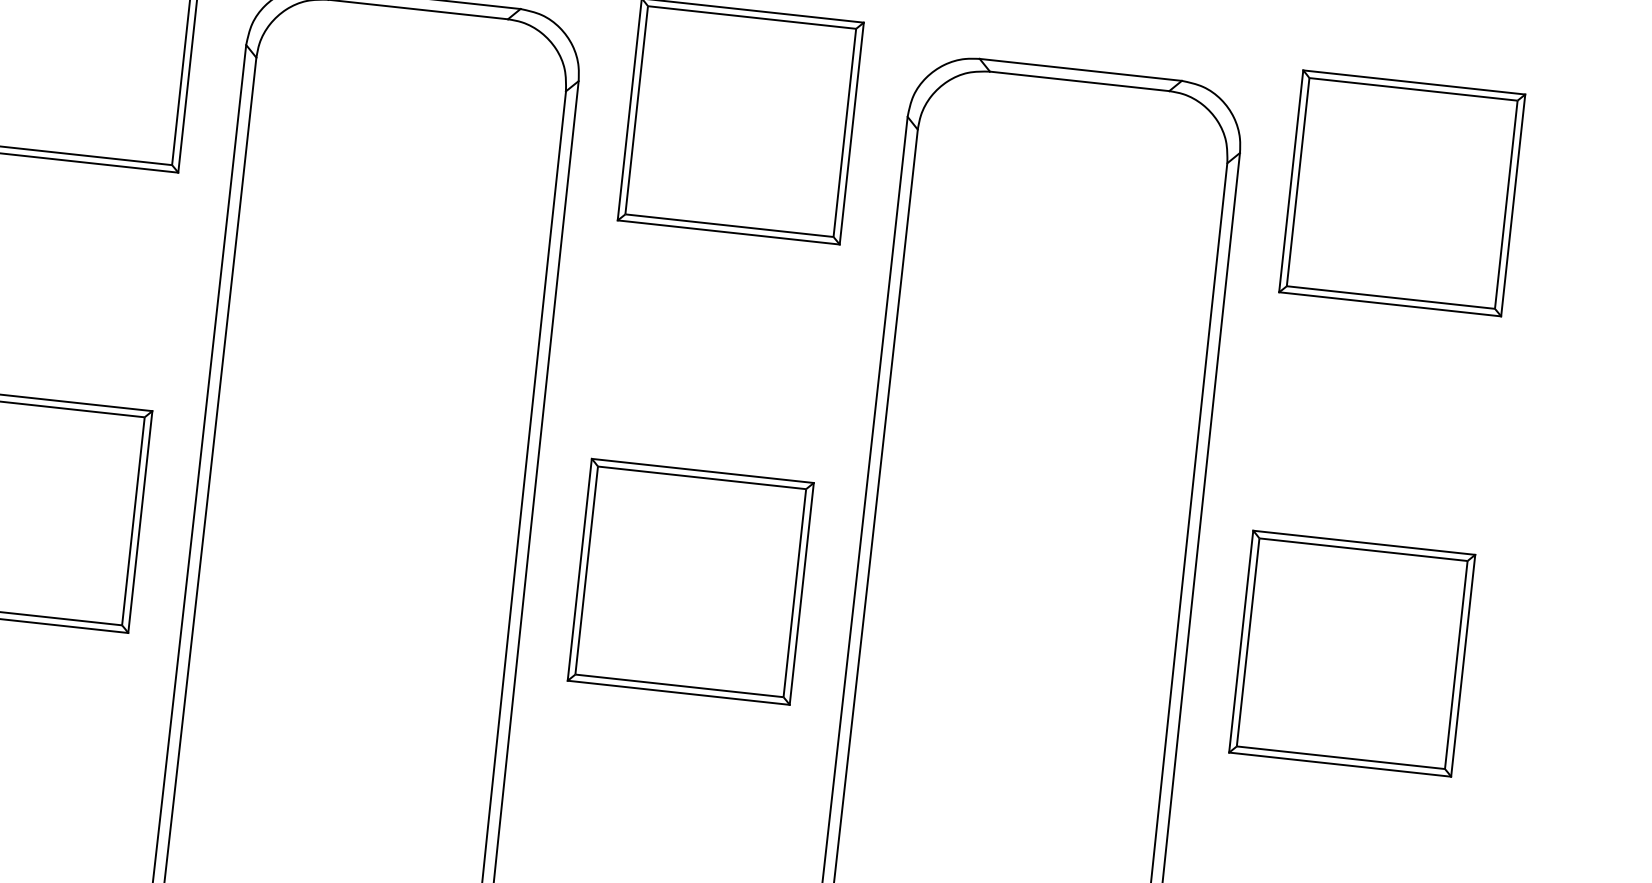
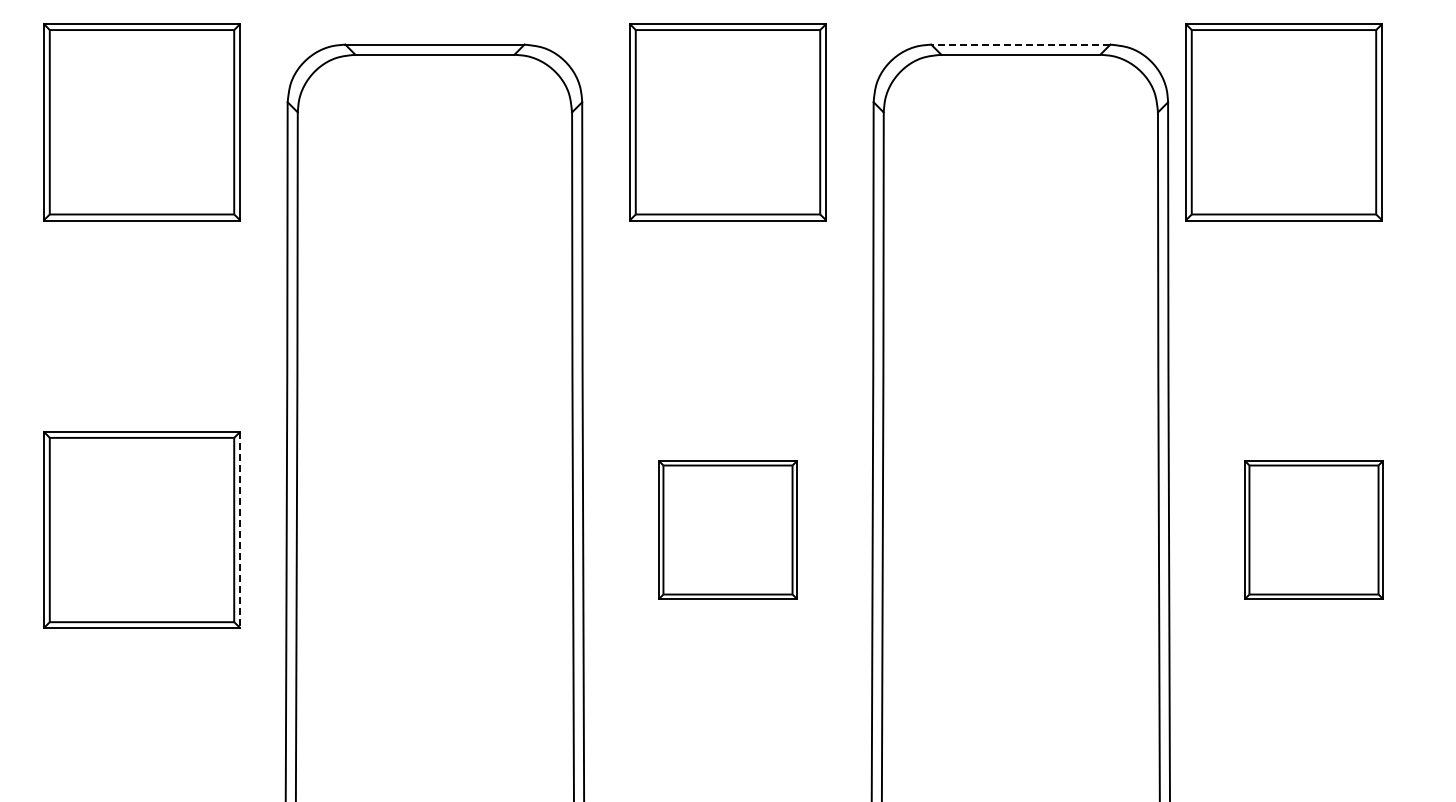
line: (1080, 69) -> (1020, 44), solid -> dashed
part: (1401, 193) -> (1283, 122), moved
line: (140, 522) -> (240, 530), solid -> dashed
part: (690, 581) -> (727, 529), size x0.7
part: (1351, 653) -> (1313, 529), size x0.7

